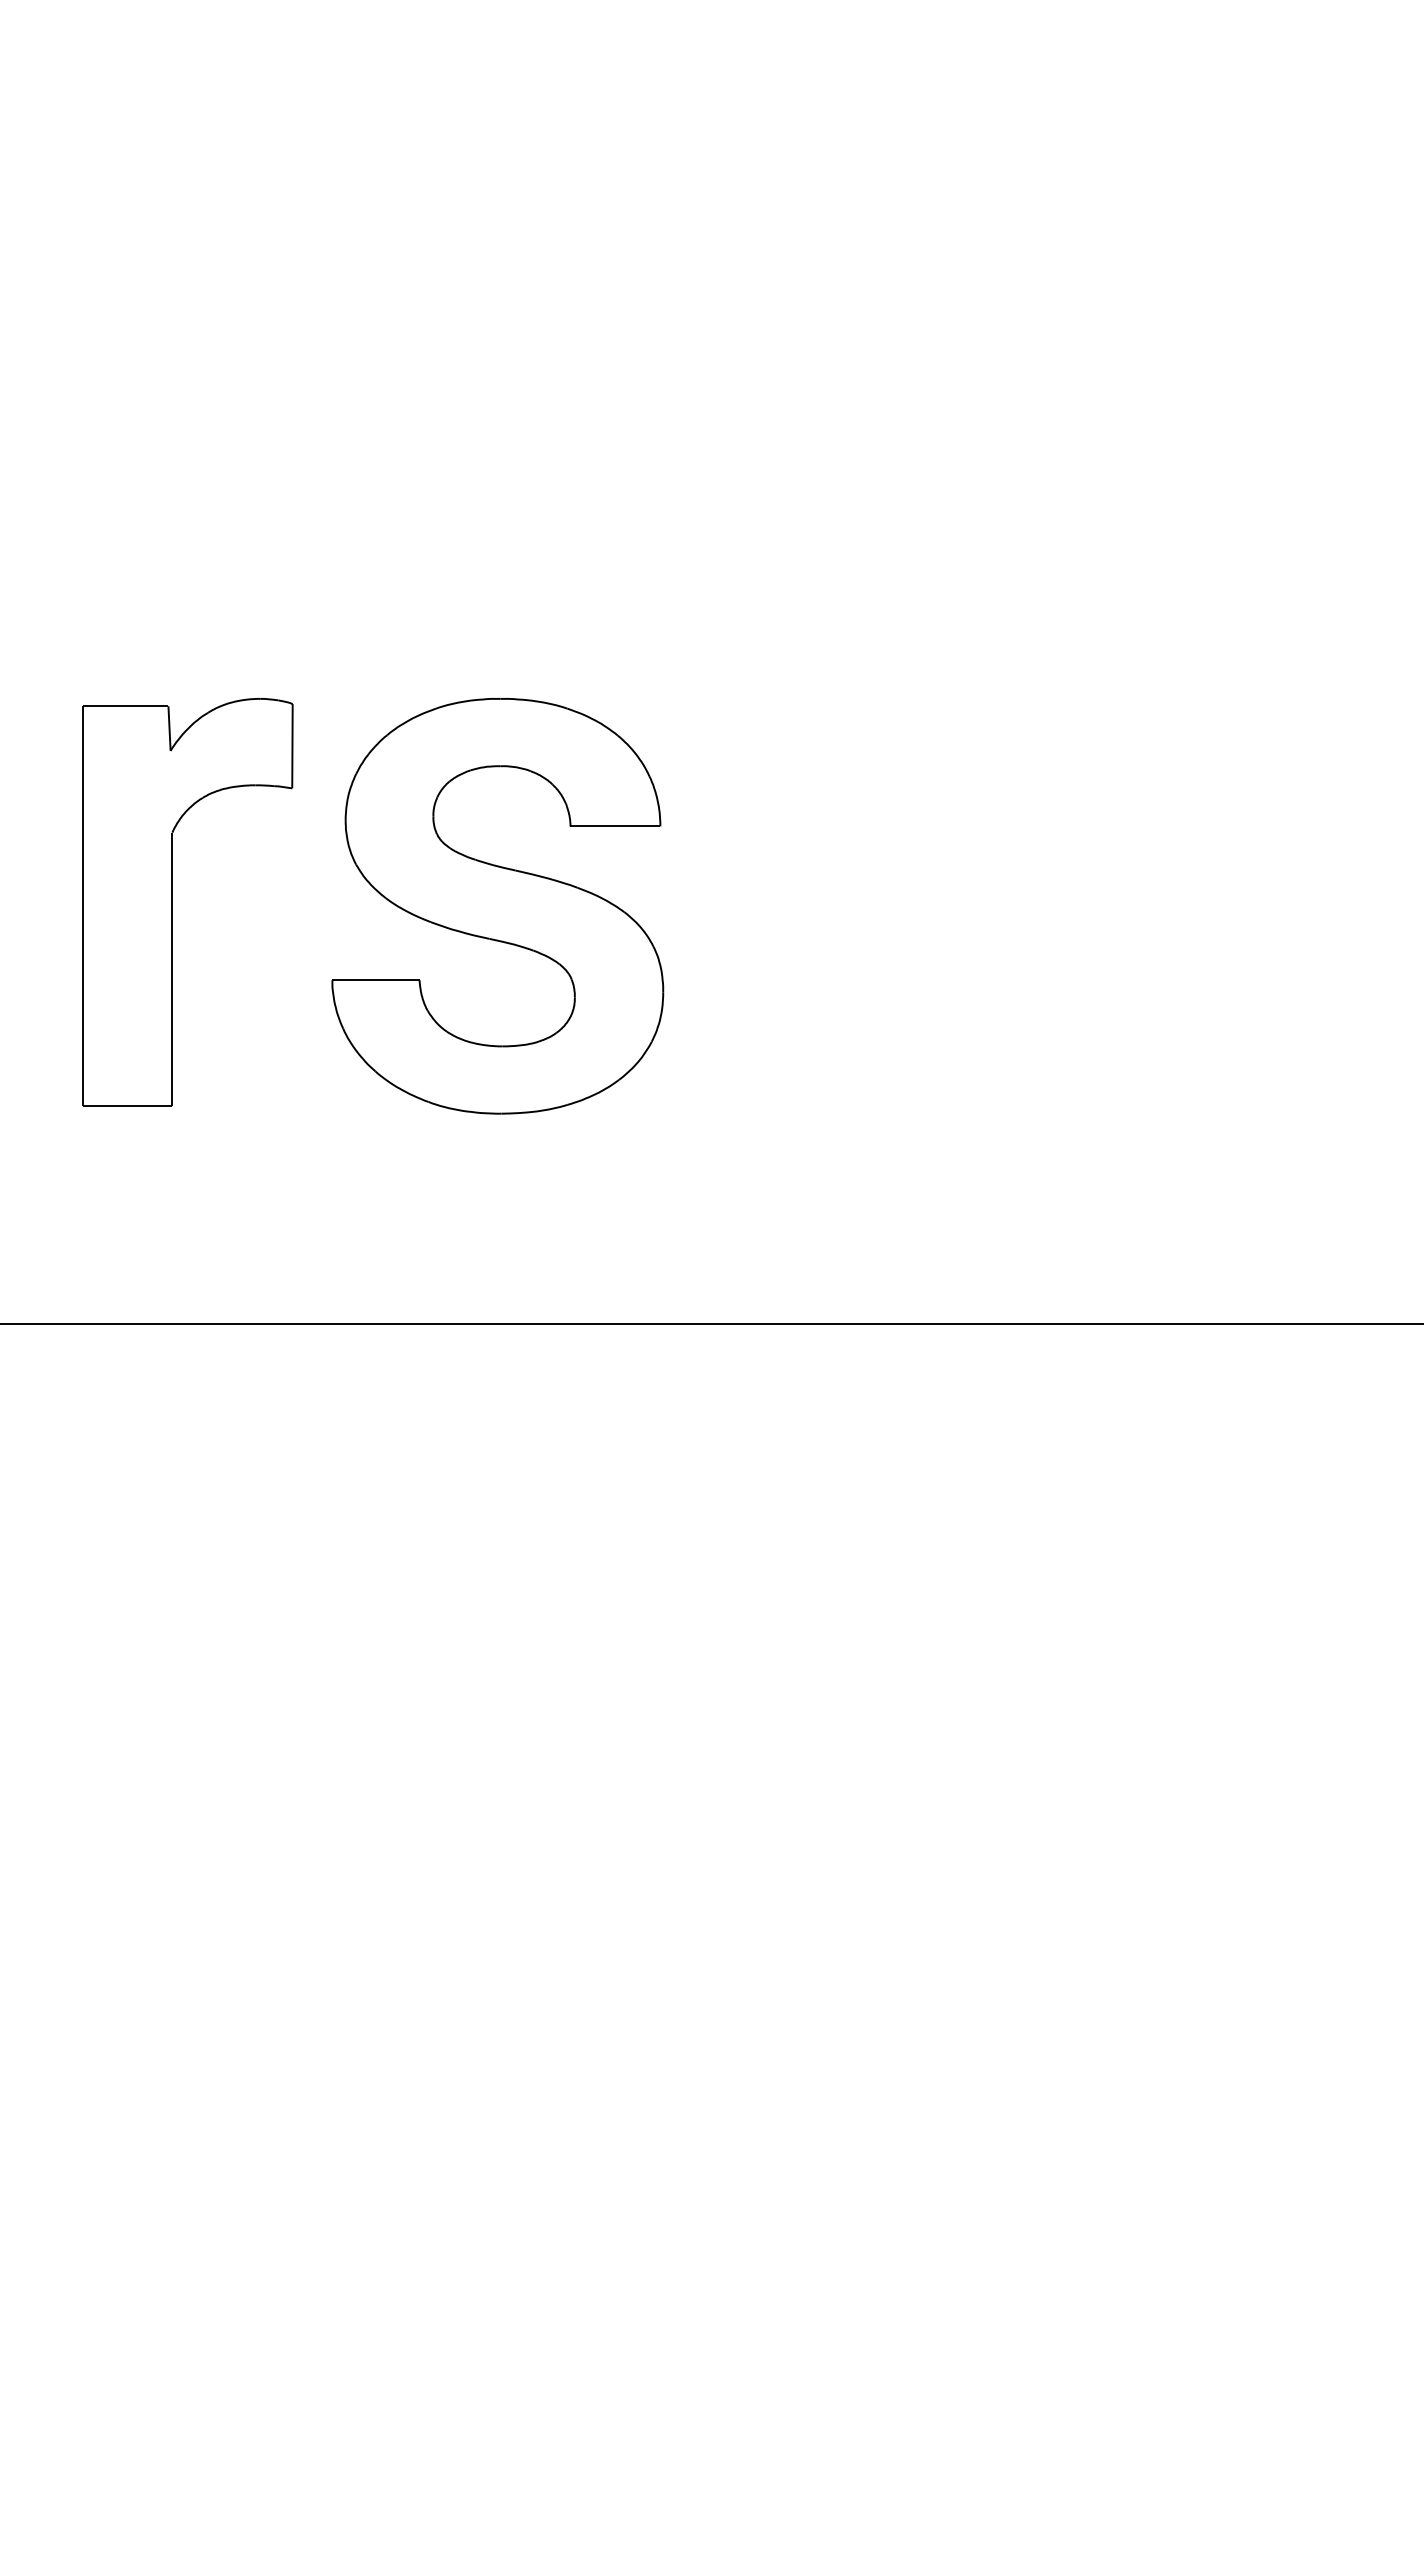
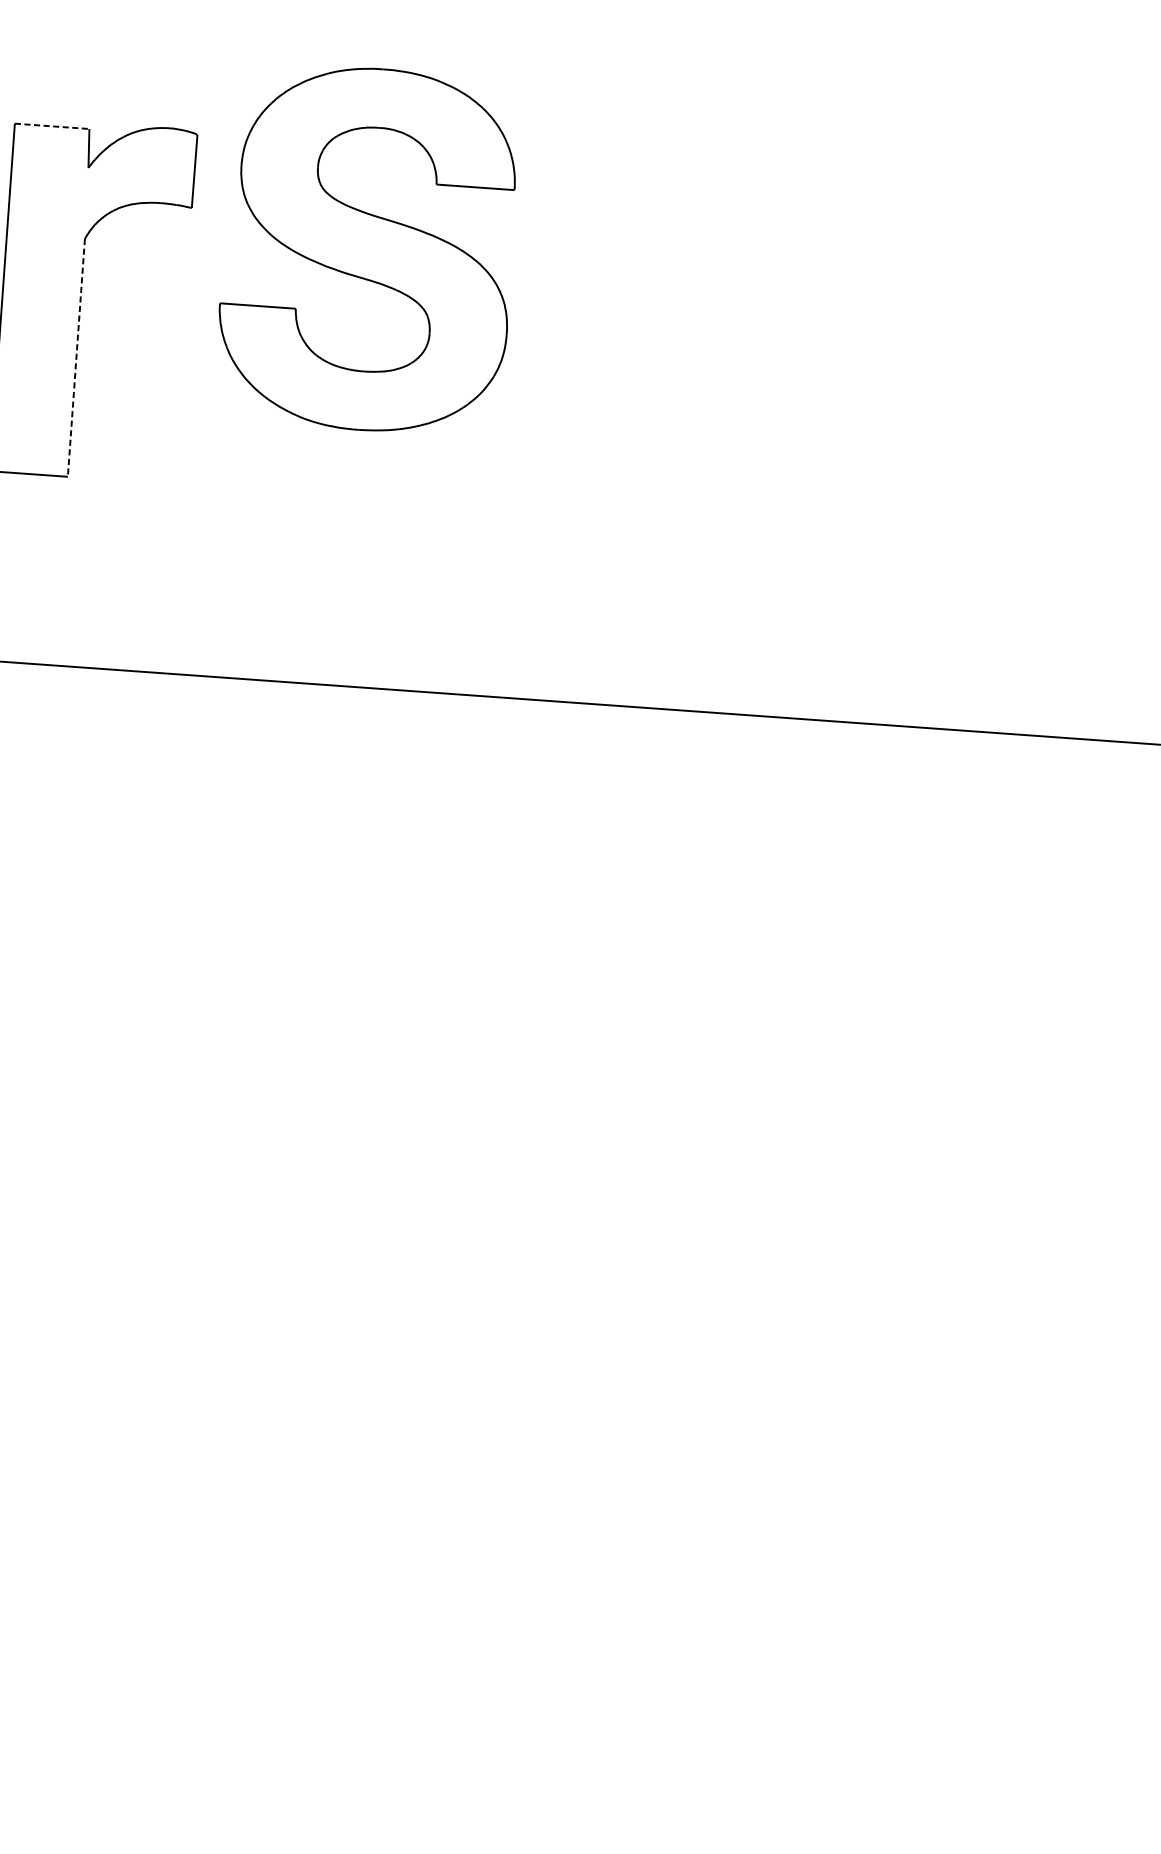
line: (125, 706) -> (52, 126), solid -> dashed
part: (497, 906) -> (368, 249), moved
line: (172, 969) -> (76, 357), solid -> dashed

